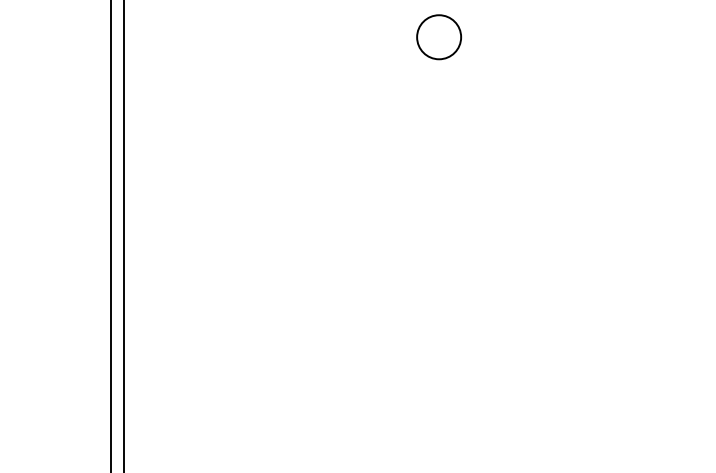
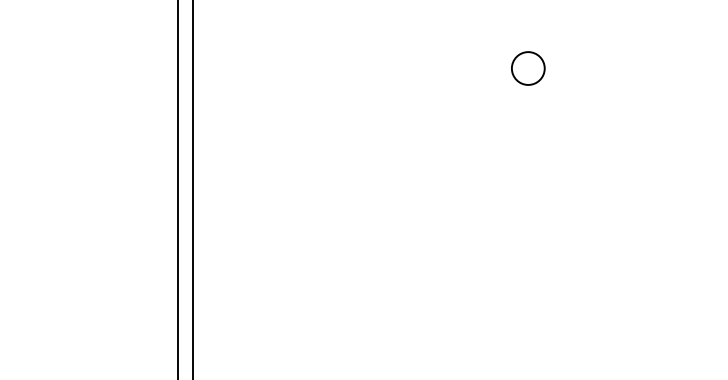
circle: (438, 37) -> (527, 68), size x0.7

